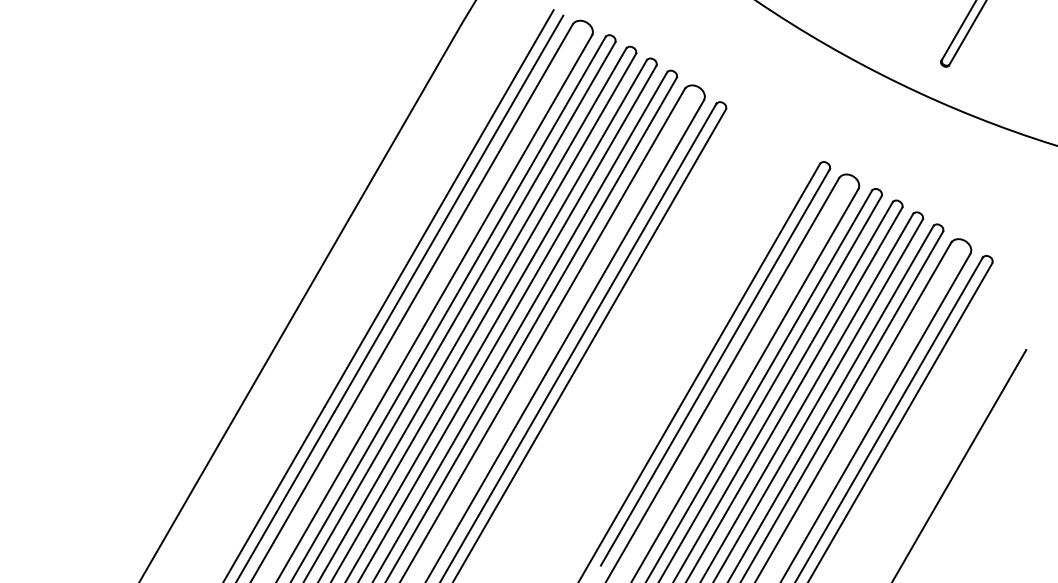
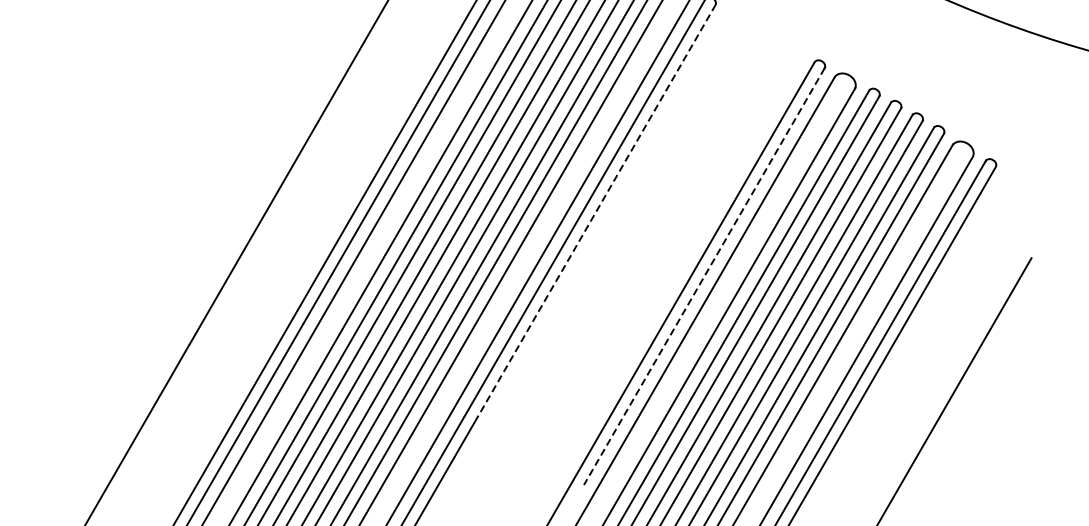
line: (611, 307) -> (595, 213), solid -> dashed
line: (715, 367) -> (704, 276), solid -> dashed

